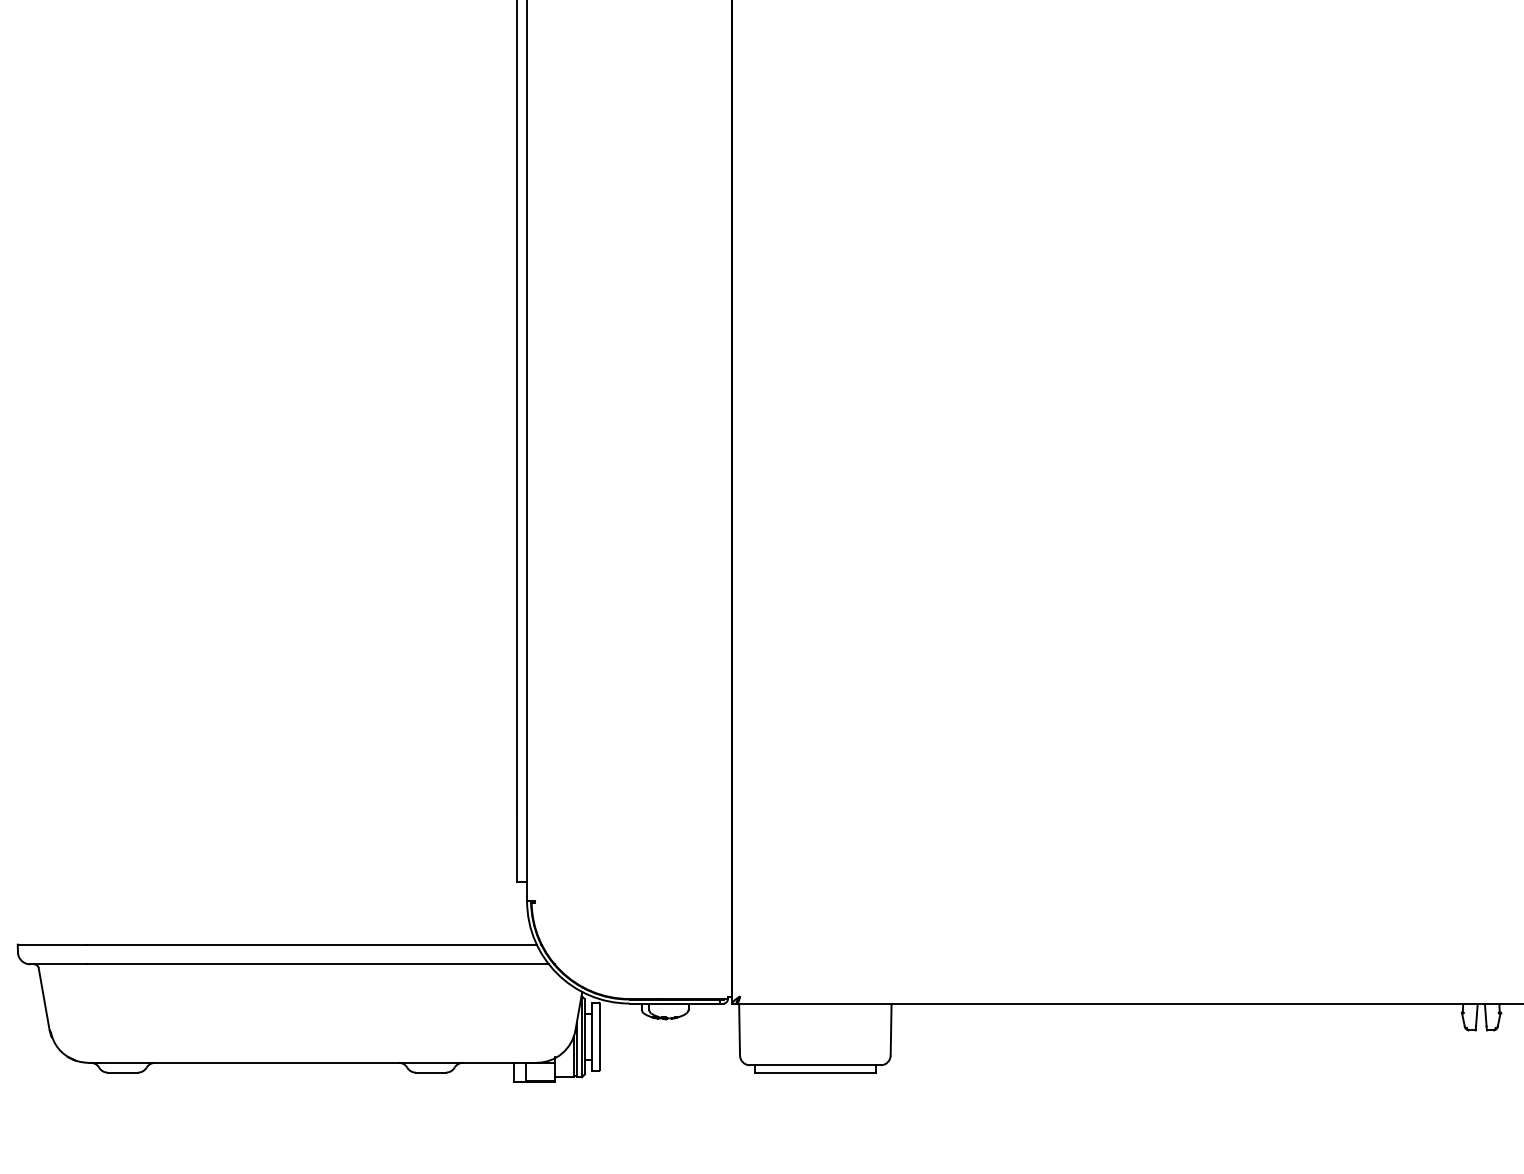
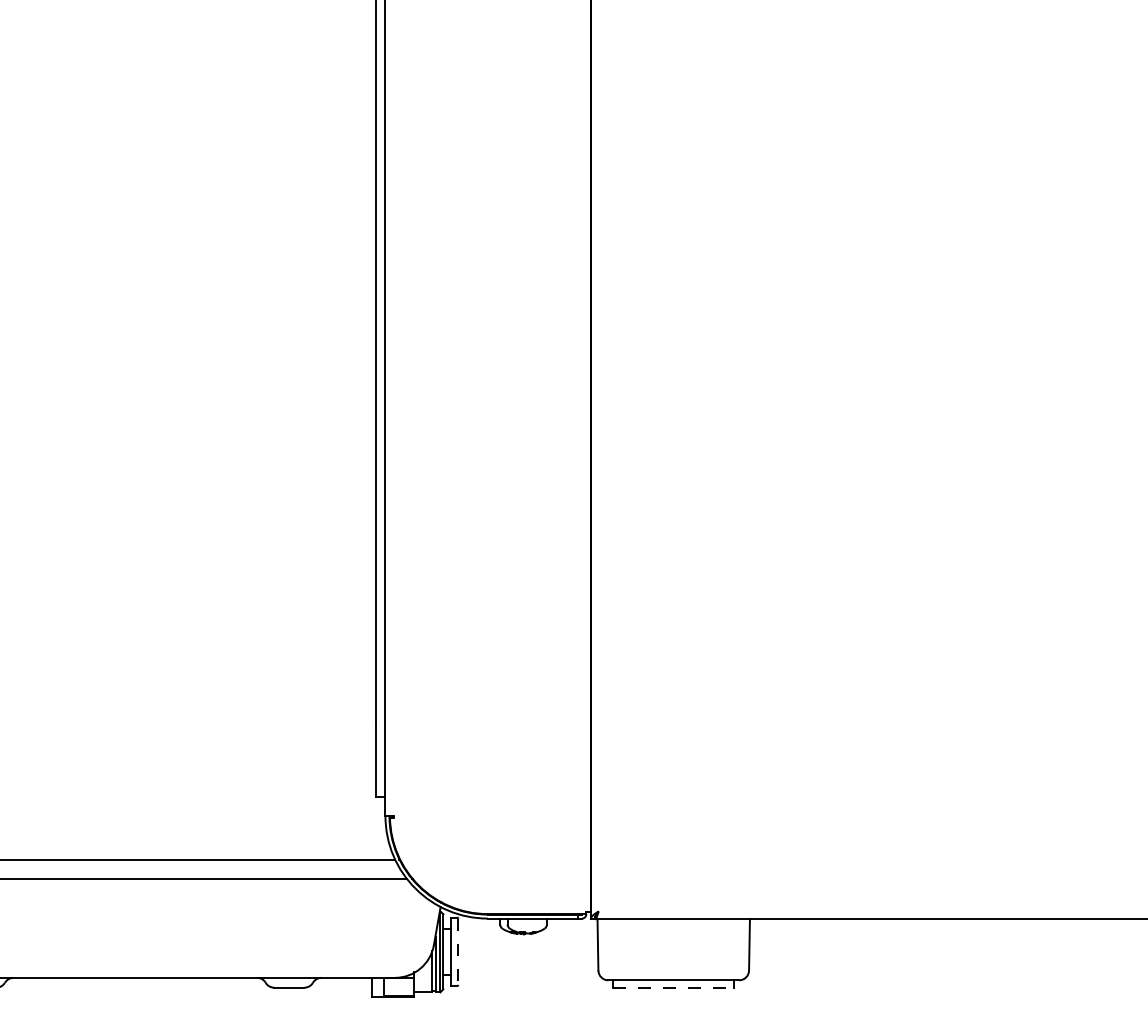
line: (600, 1037) -> (458, 952), solid -> dashed
line: (815, 1072) -> (673, 987), solid -> dashed

